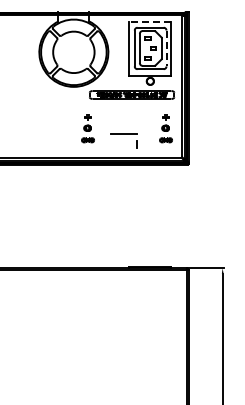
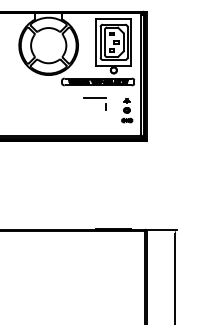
line: (150, 21) -> (113, 19), dashed -> solid
line: (166, 48) -> (127, 42), dashed -> solid
part: (87, 128) -> (60, 110), removed
part: (123, 140) -> (94, 103), moved

